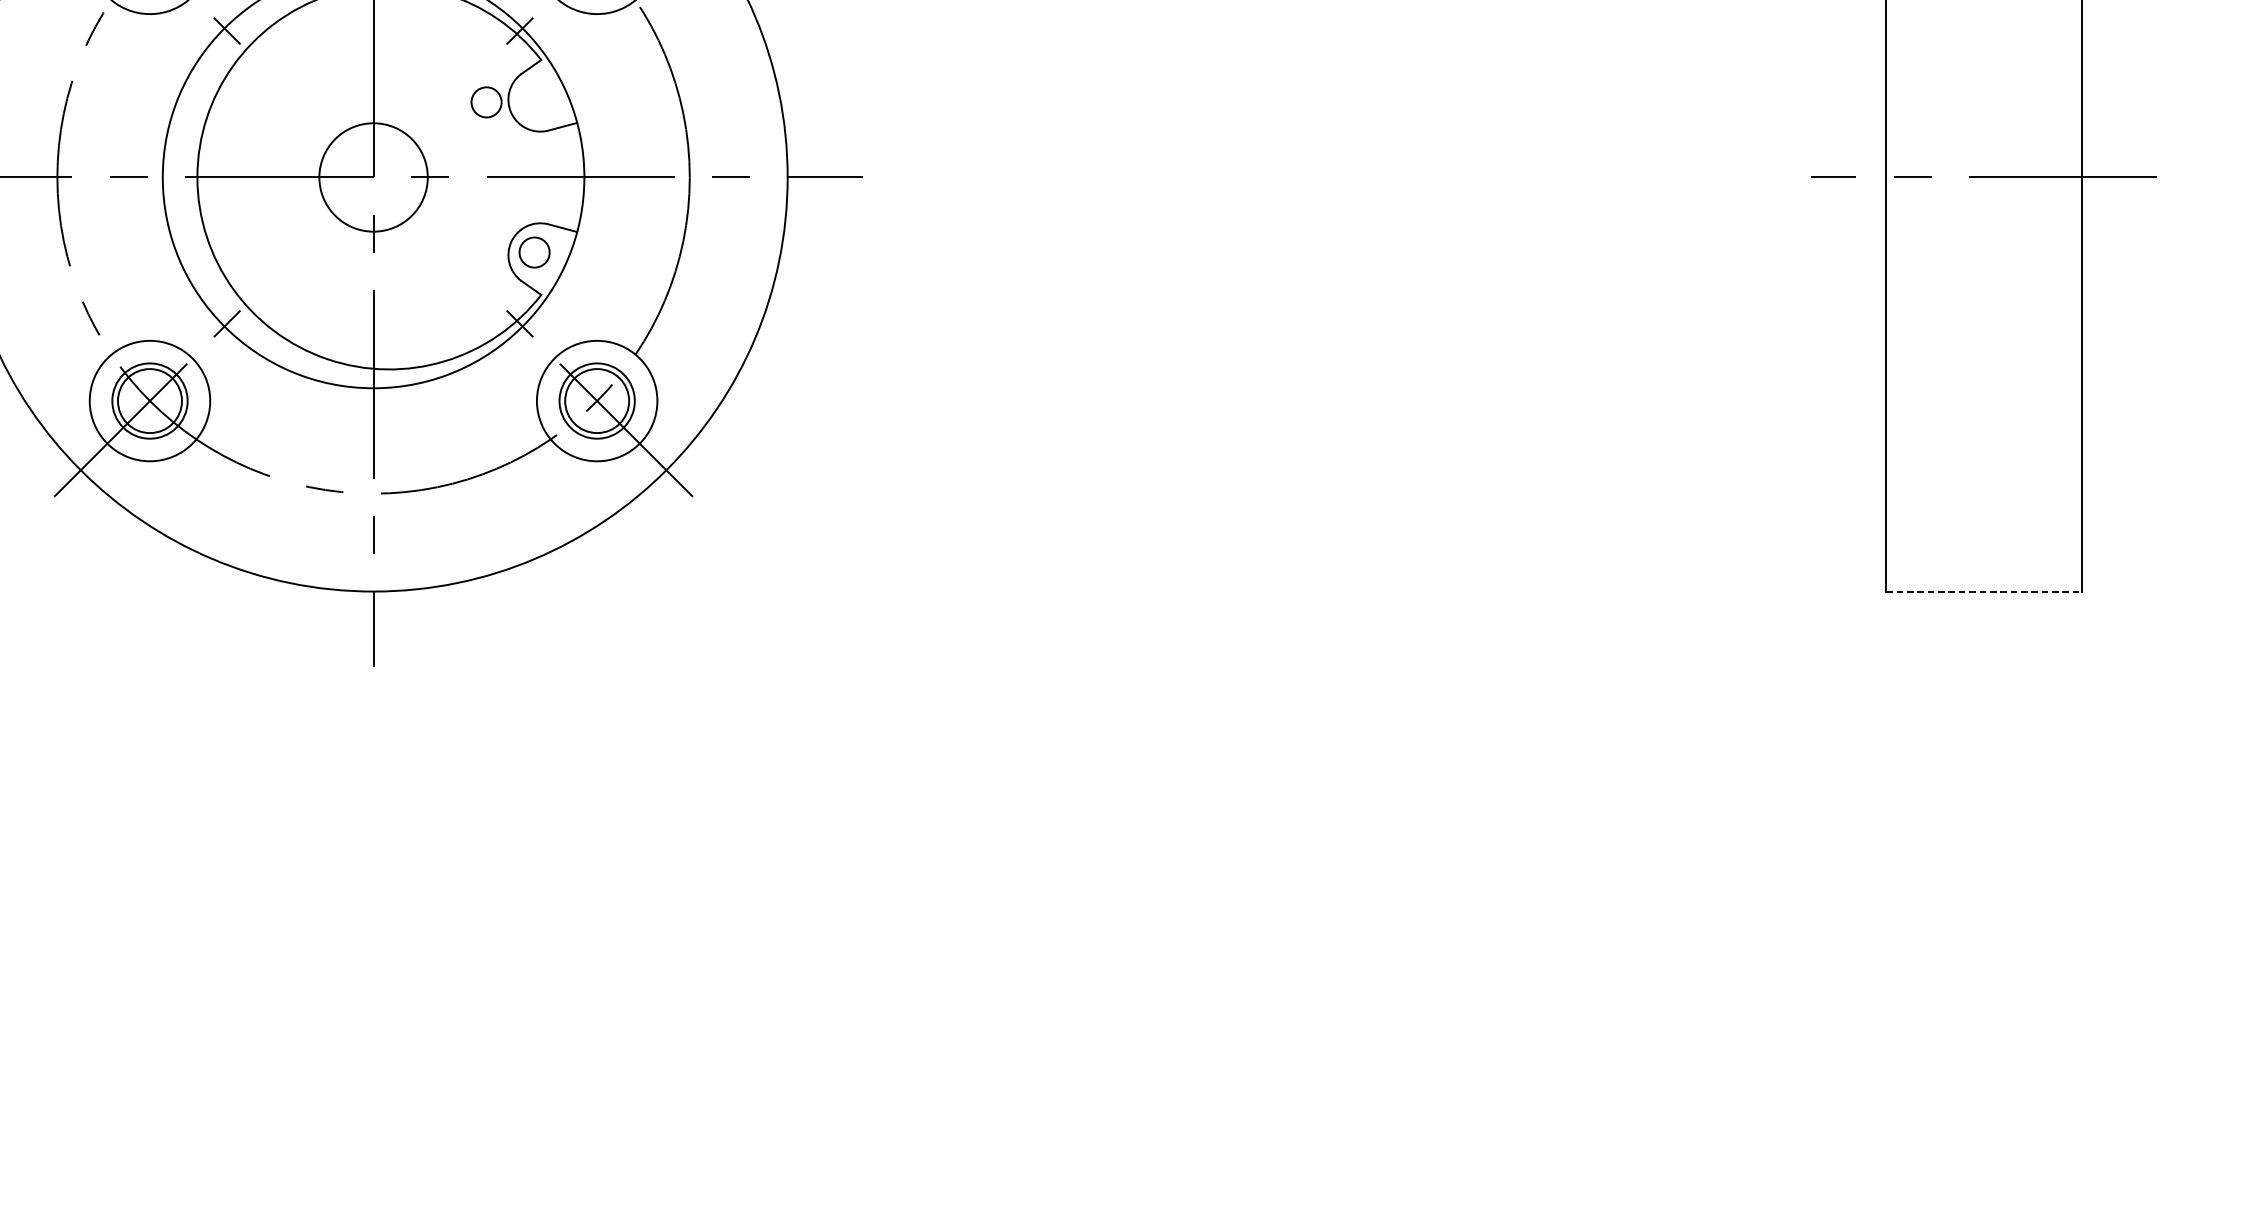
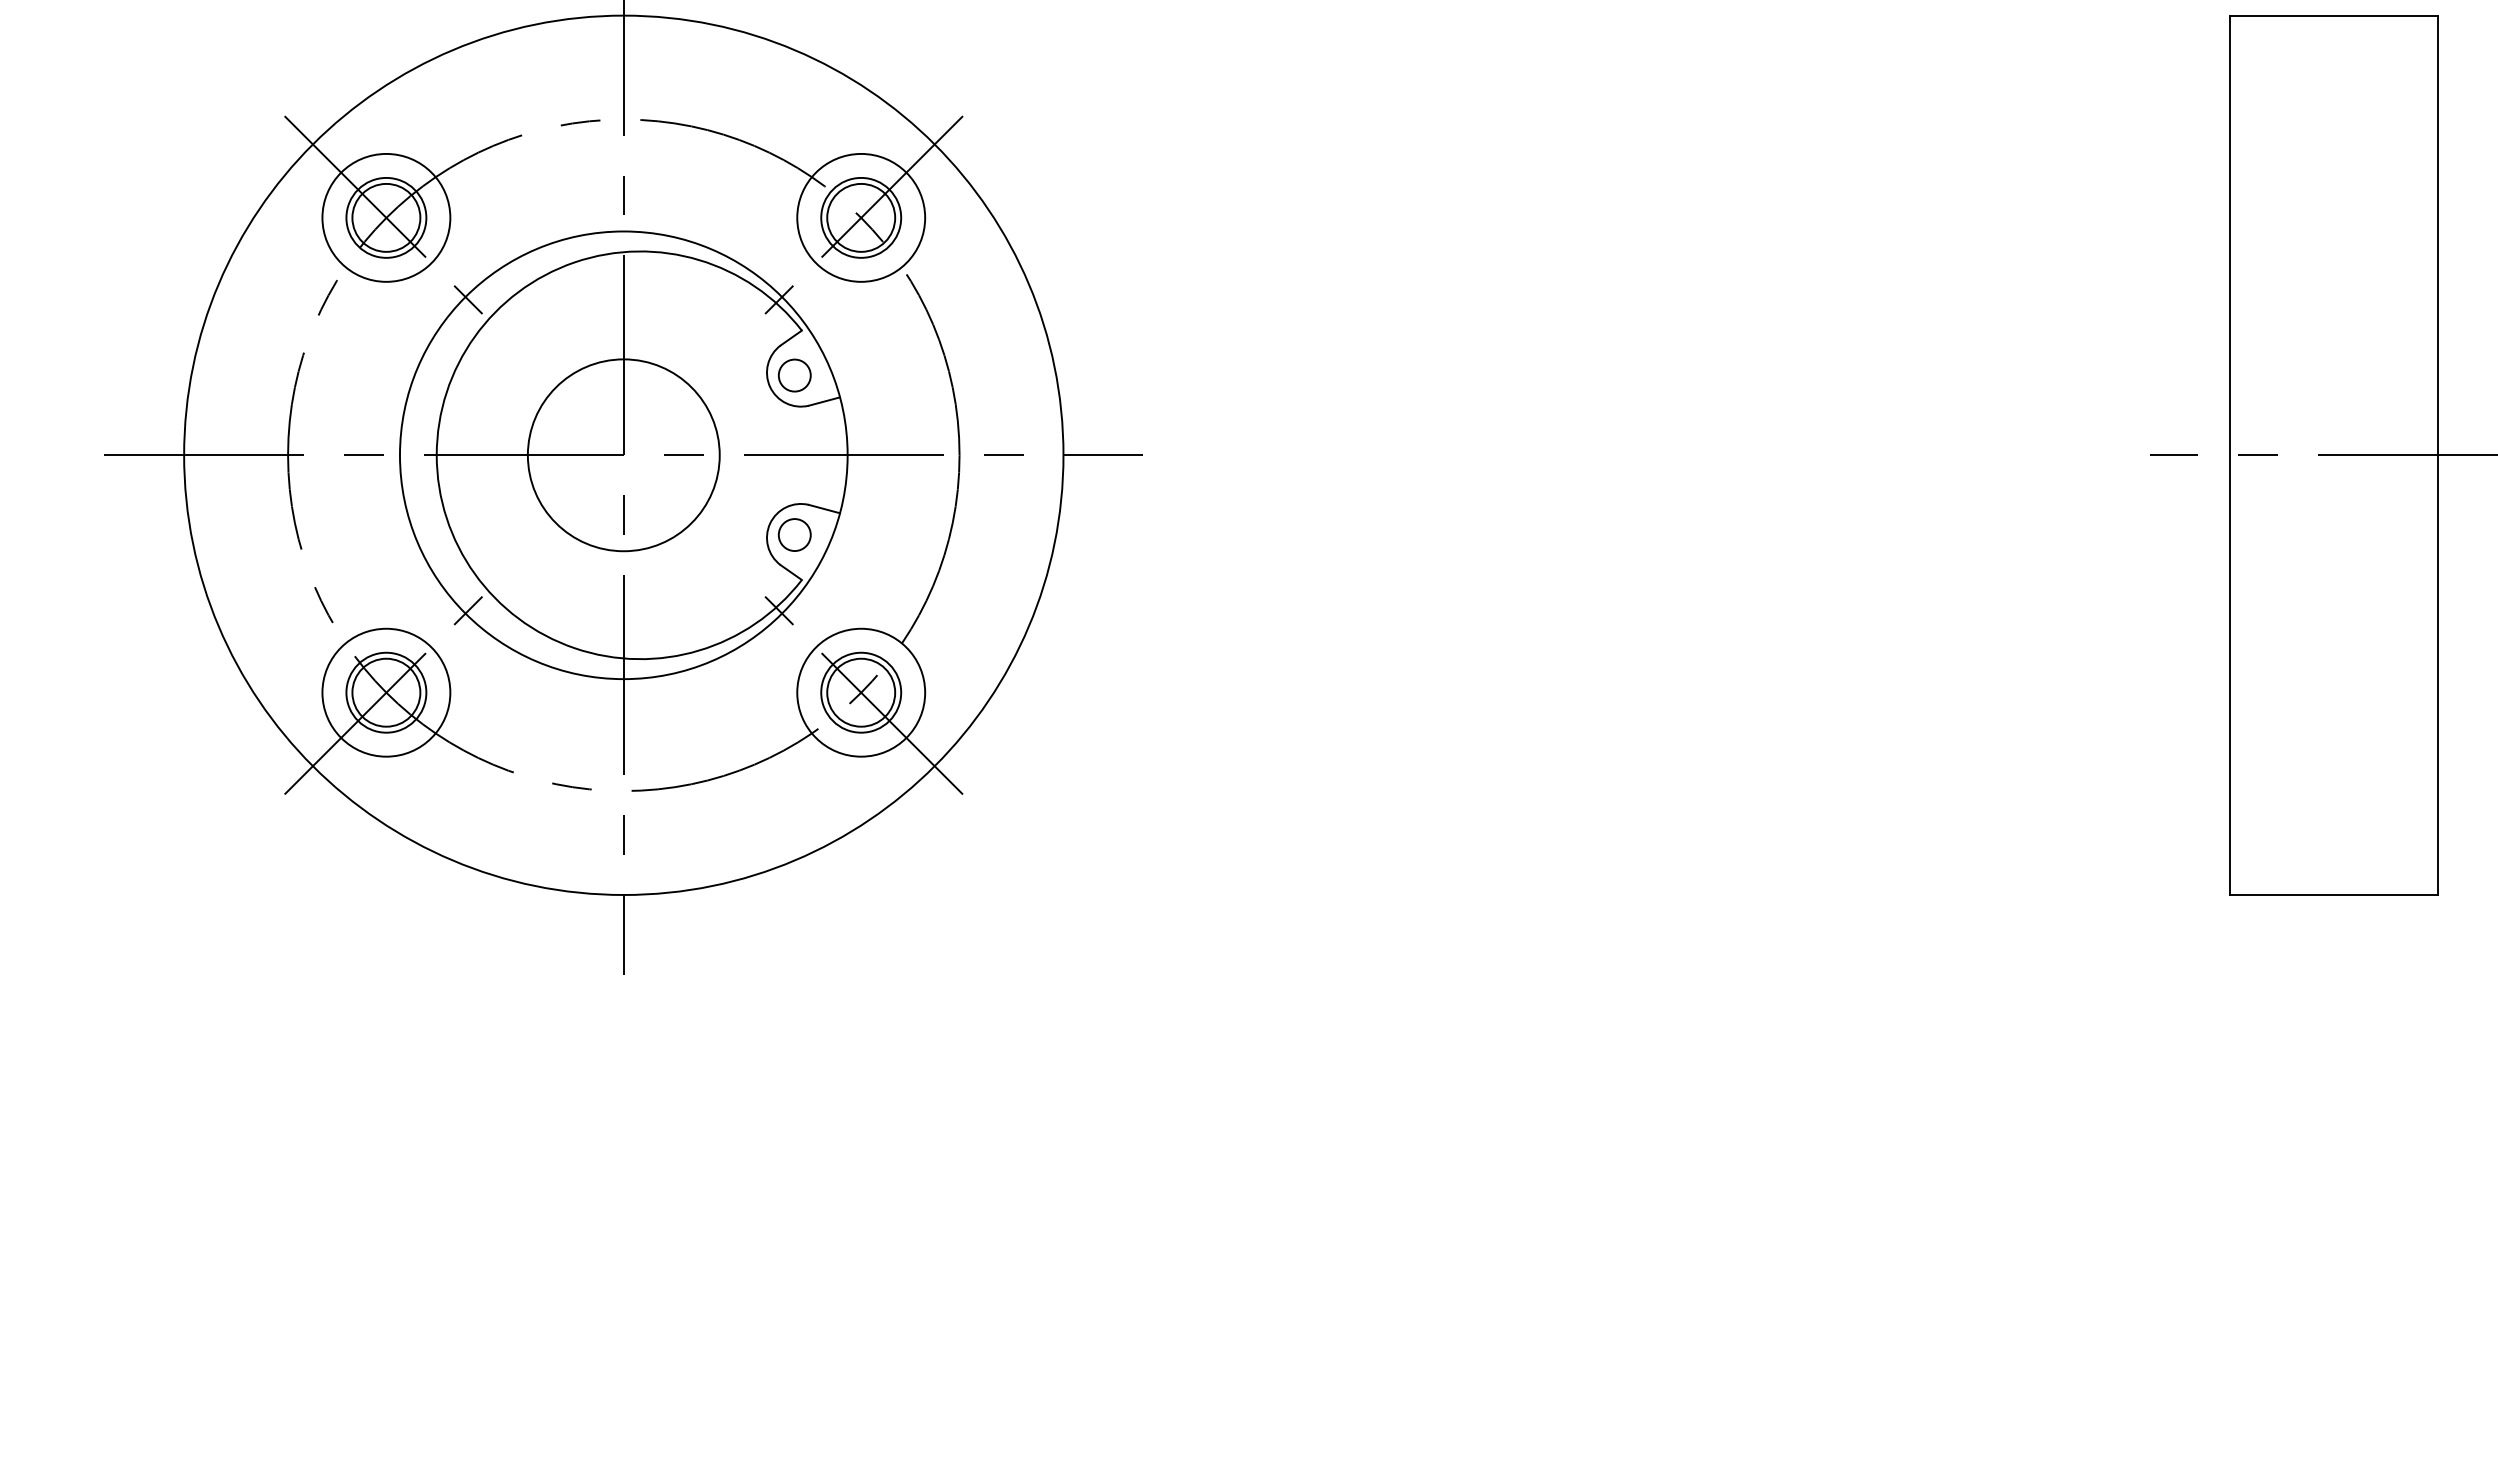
circle: (486, 102) -> (794, 375), moved
circle: (373, 177) -> (623, 455), size x1.67
line: (1983, 591) -> (2333, 894), dashed -> solid

